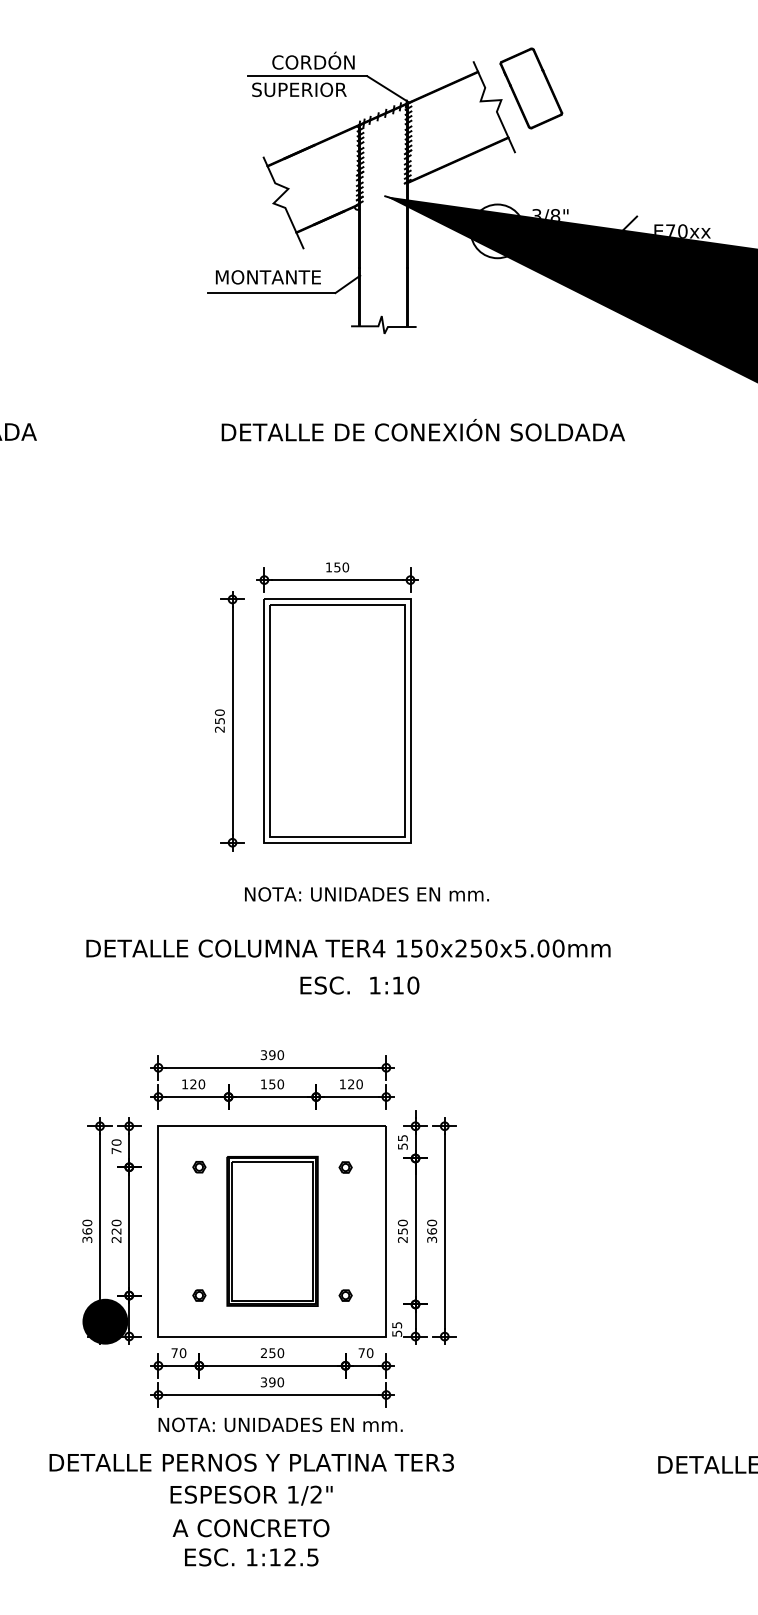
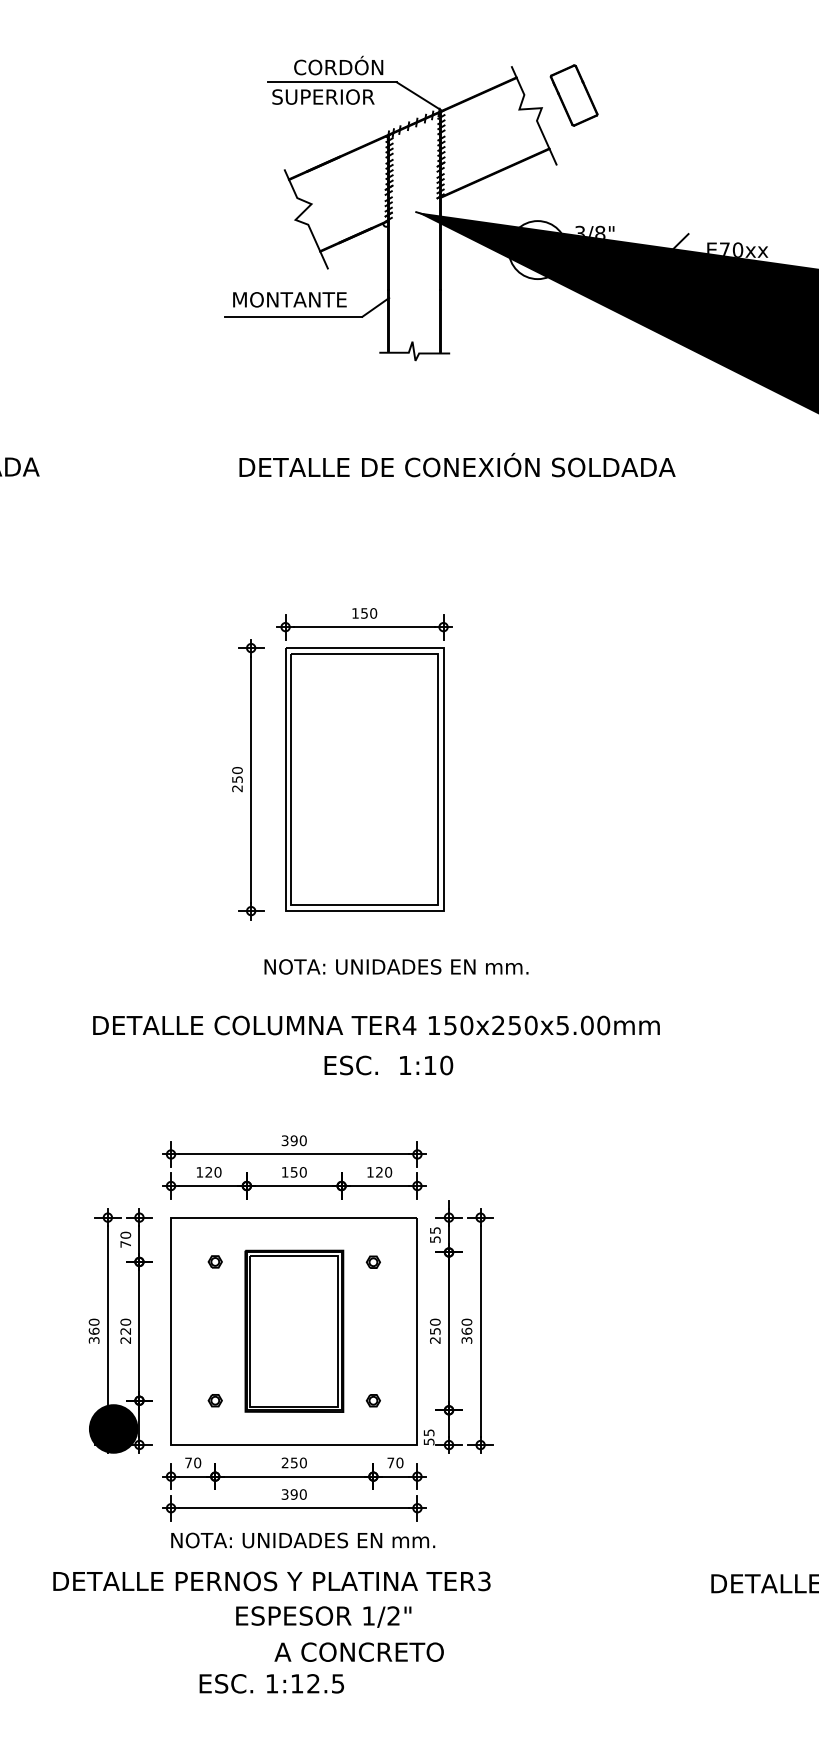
part: (530, 88) -> (573, 95), size x0.7
text: (251, 1495) -> (323, 1616), moved
text: (250, 1527) -> (358, 1651), moved

